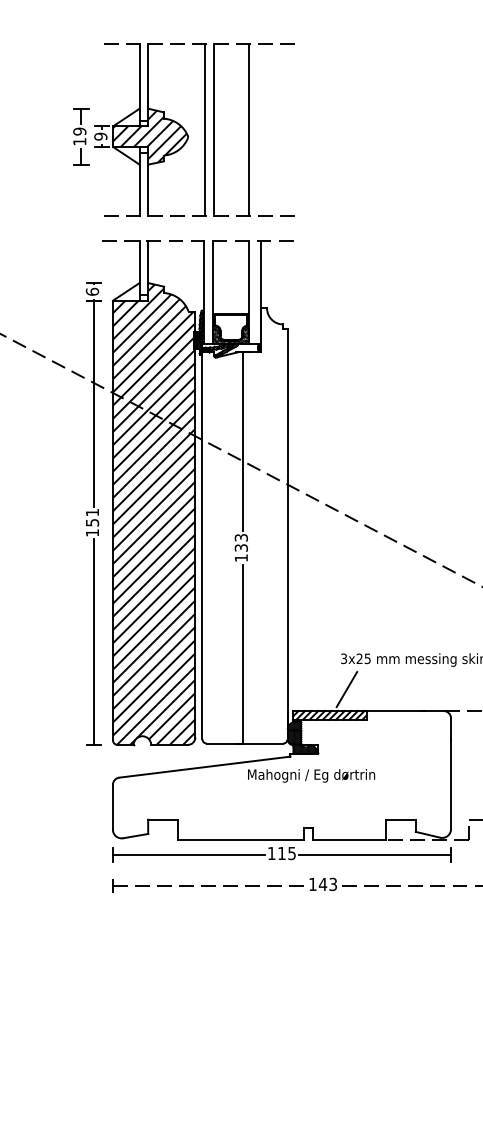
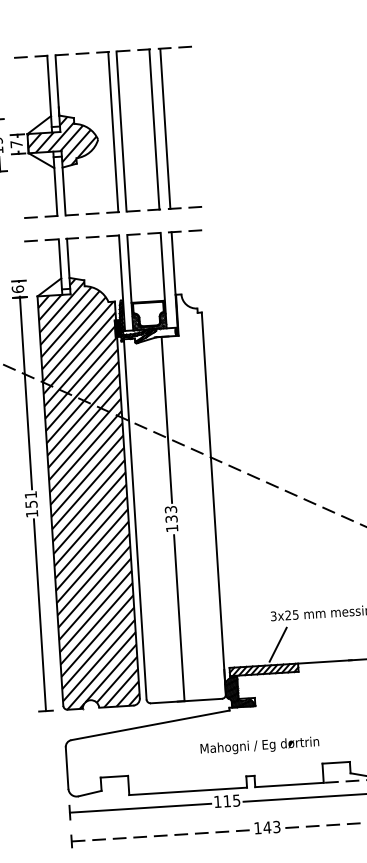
line: (260, 130) -> (164, 129), added
text: (100, 136) -> (16, 144), 9 -> 7
text: (311, 775) -> (259, 745), moved

